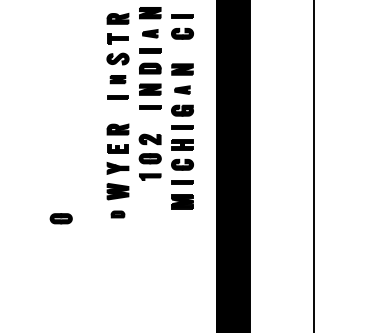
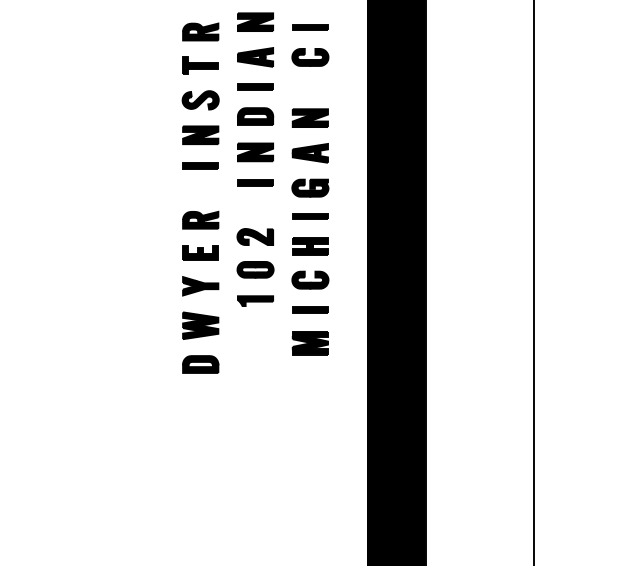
part: (150, 33) -> (255, 56), size x1.43
part: (117, 79) -> (199, 135), size x1.43
part: (182, 89) -> (310, 152), size x1.43
part: (117, 214) -> (199, 364), size x1.67
part: (60, 218) -> (102, 371), removed

